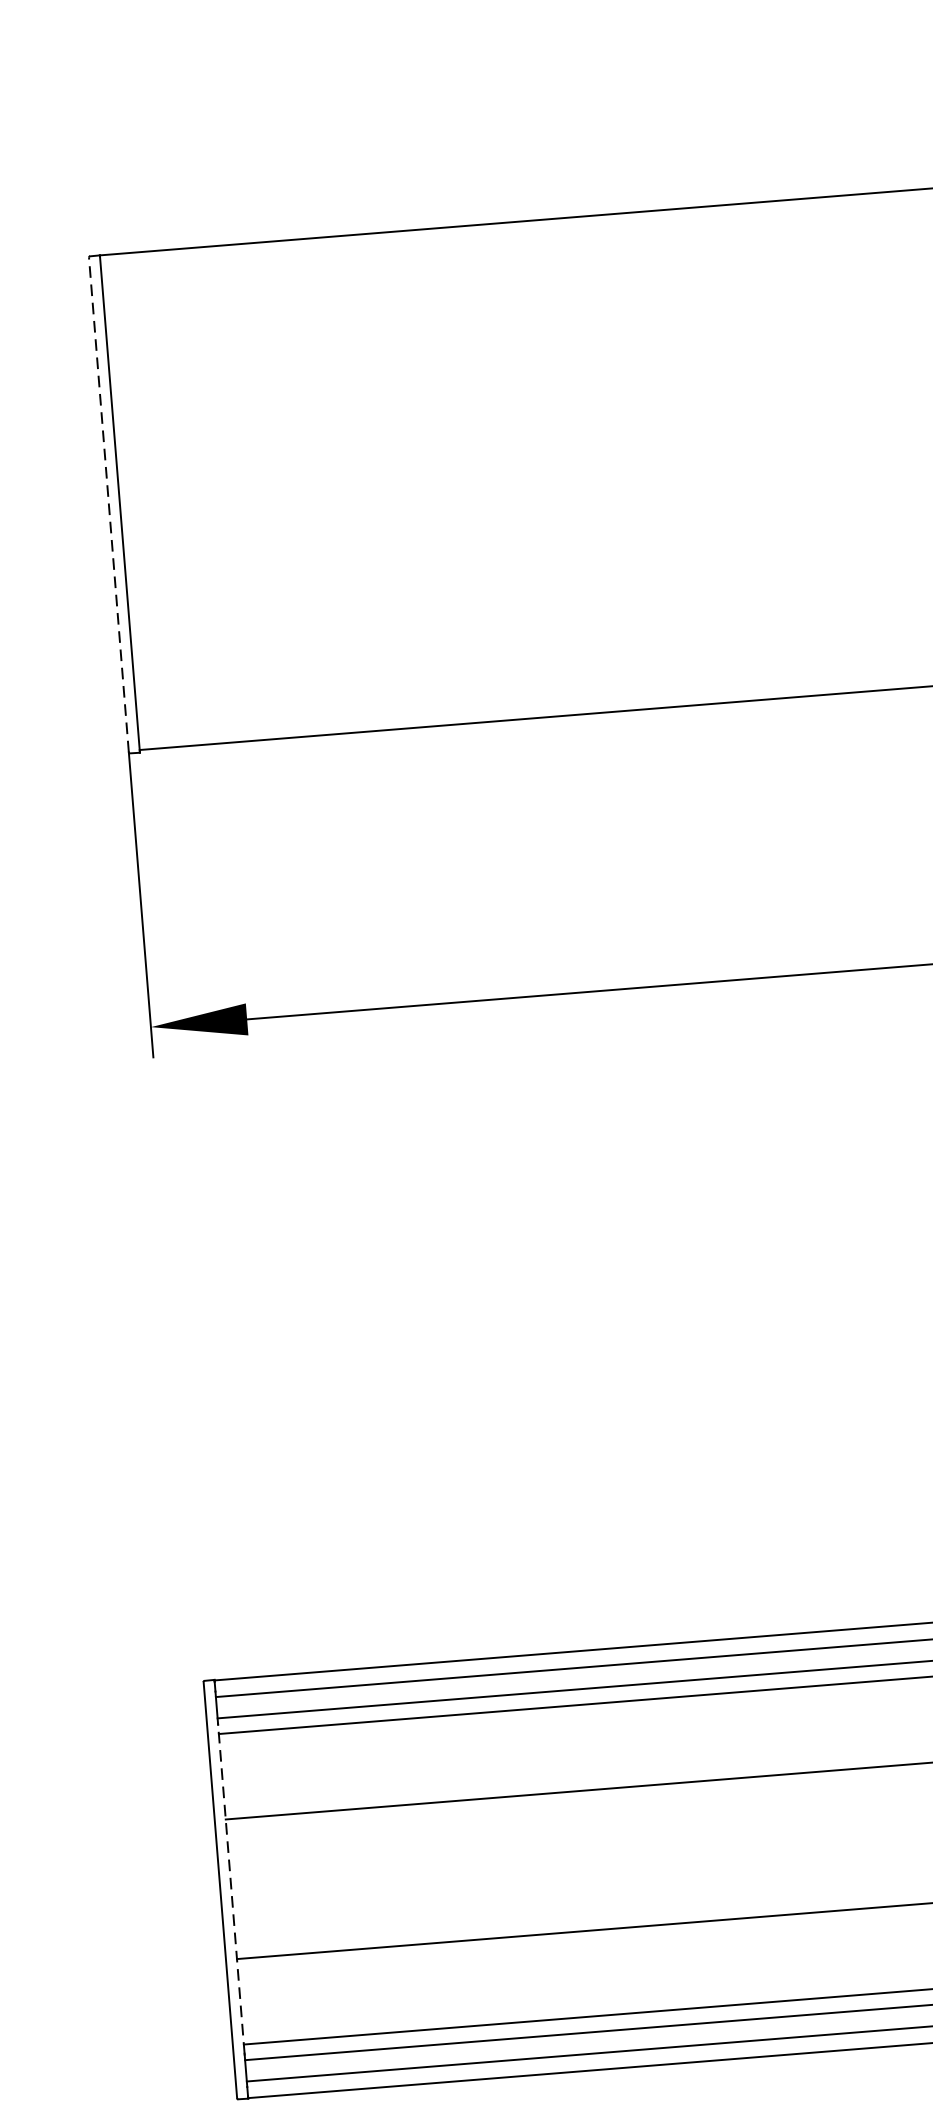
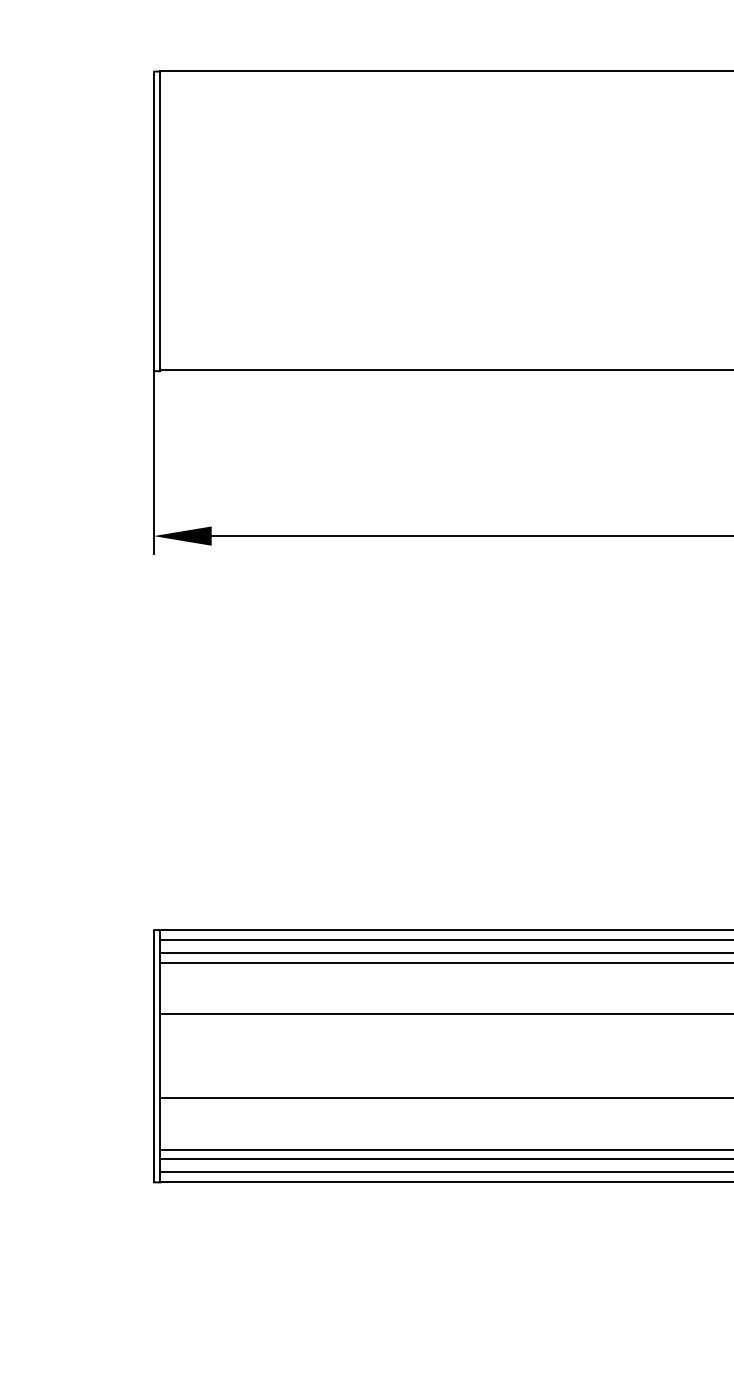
line: (108, 503) -> (153, 220), dashed -> solid
line: (231, 1888) -> (160, 1055), dashed -> solid

